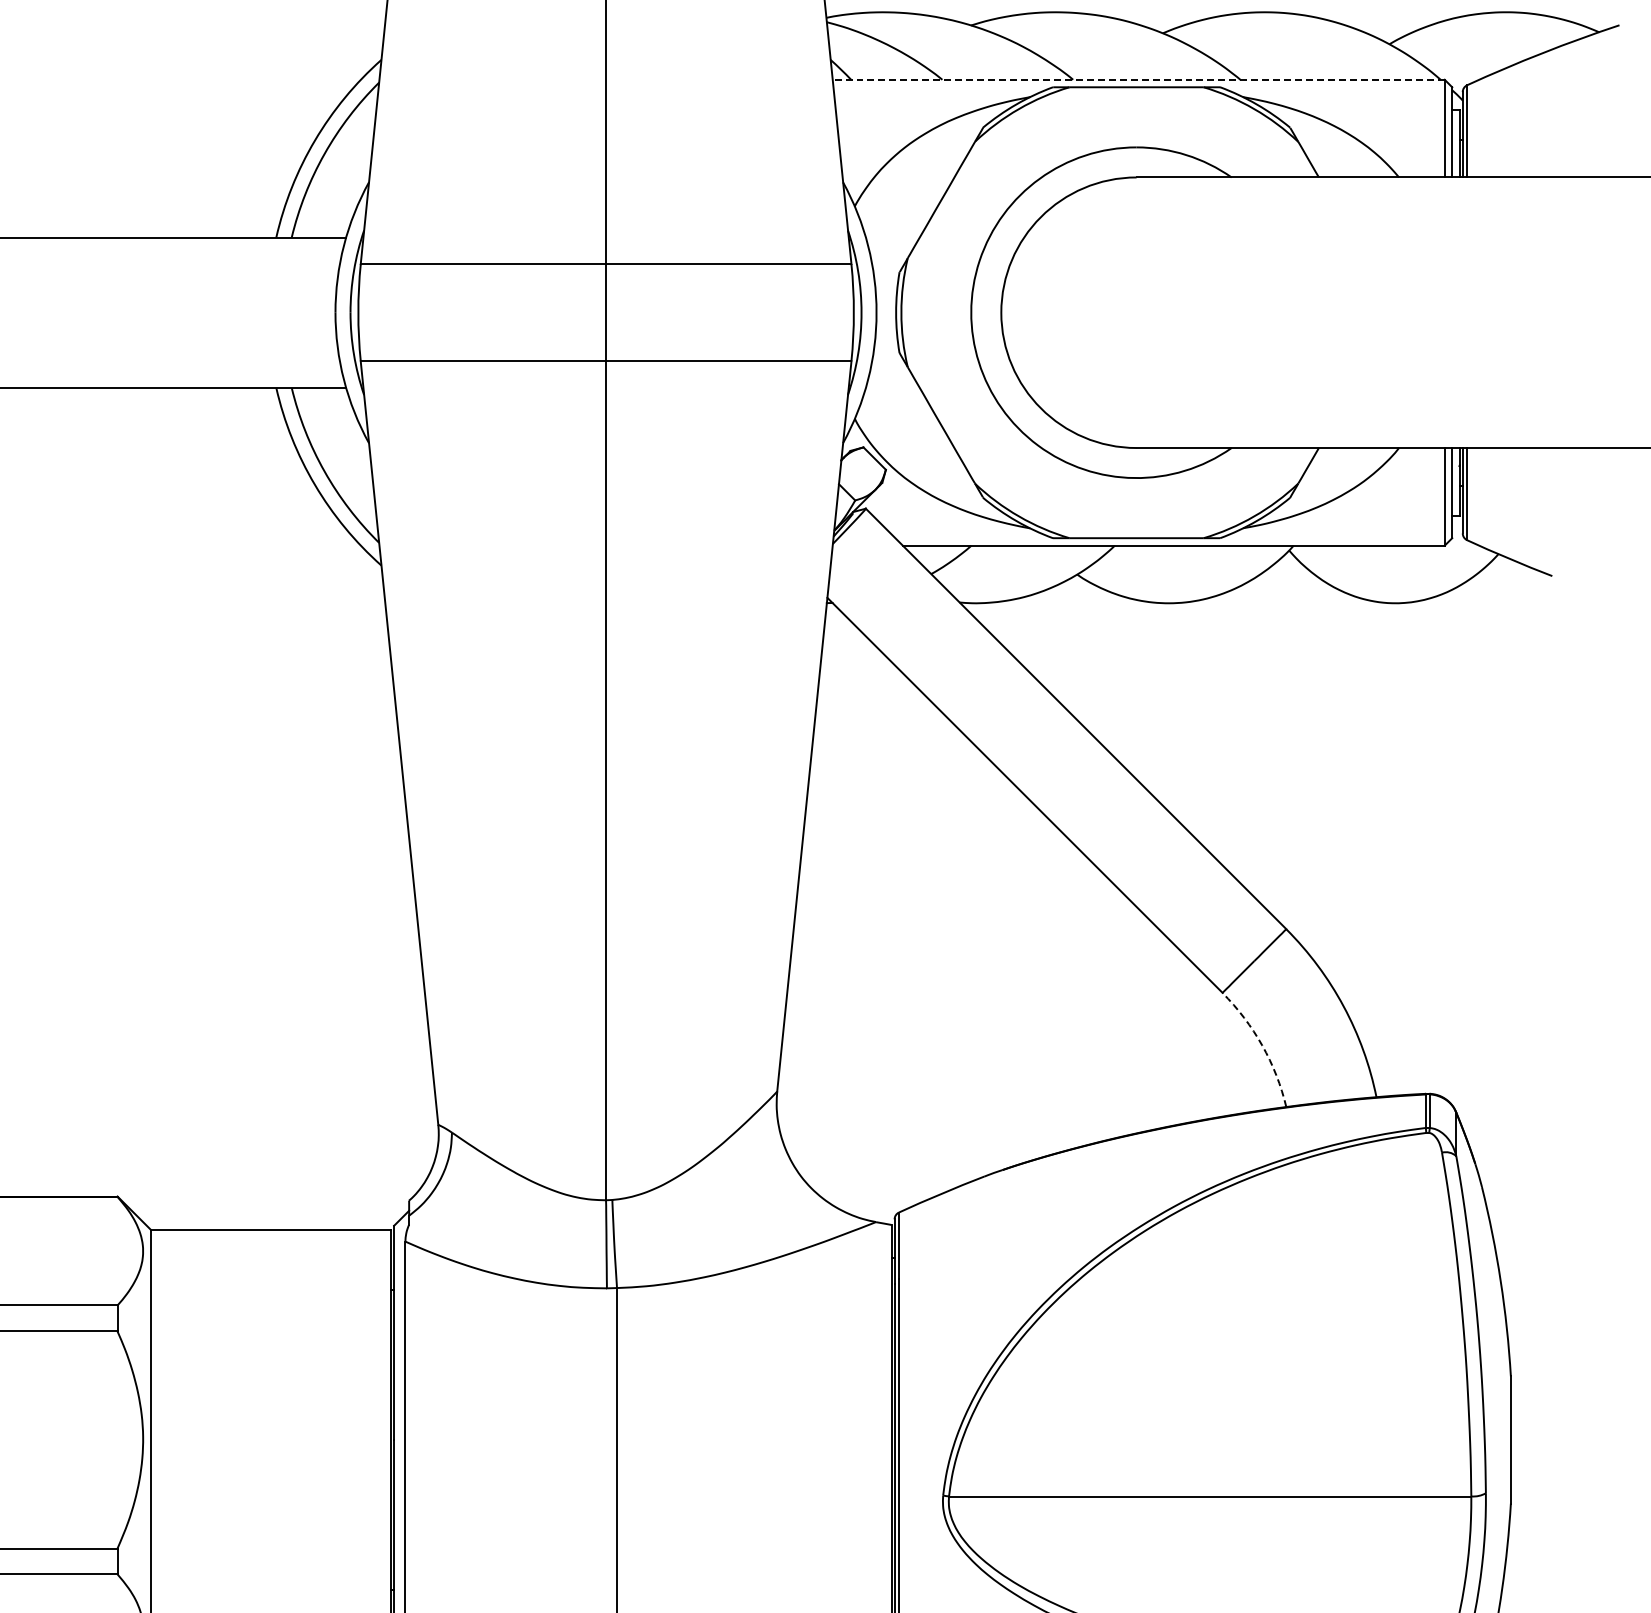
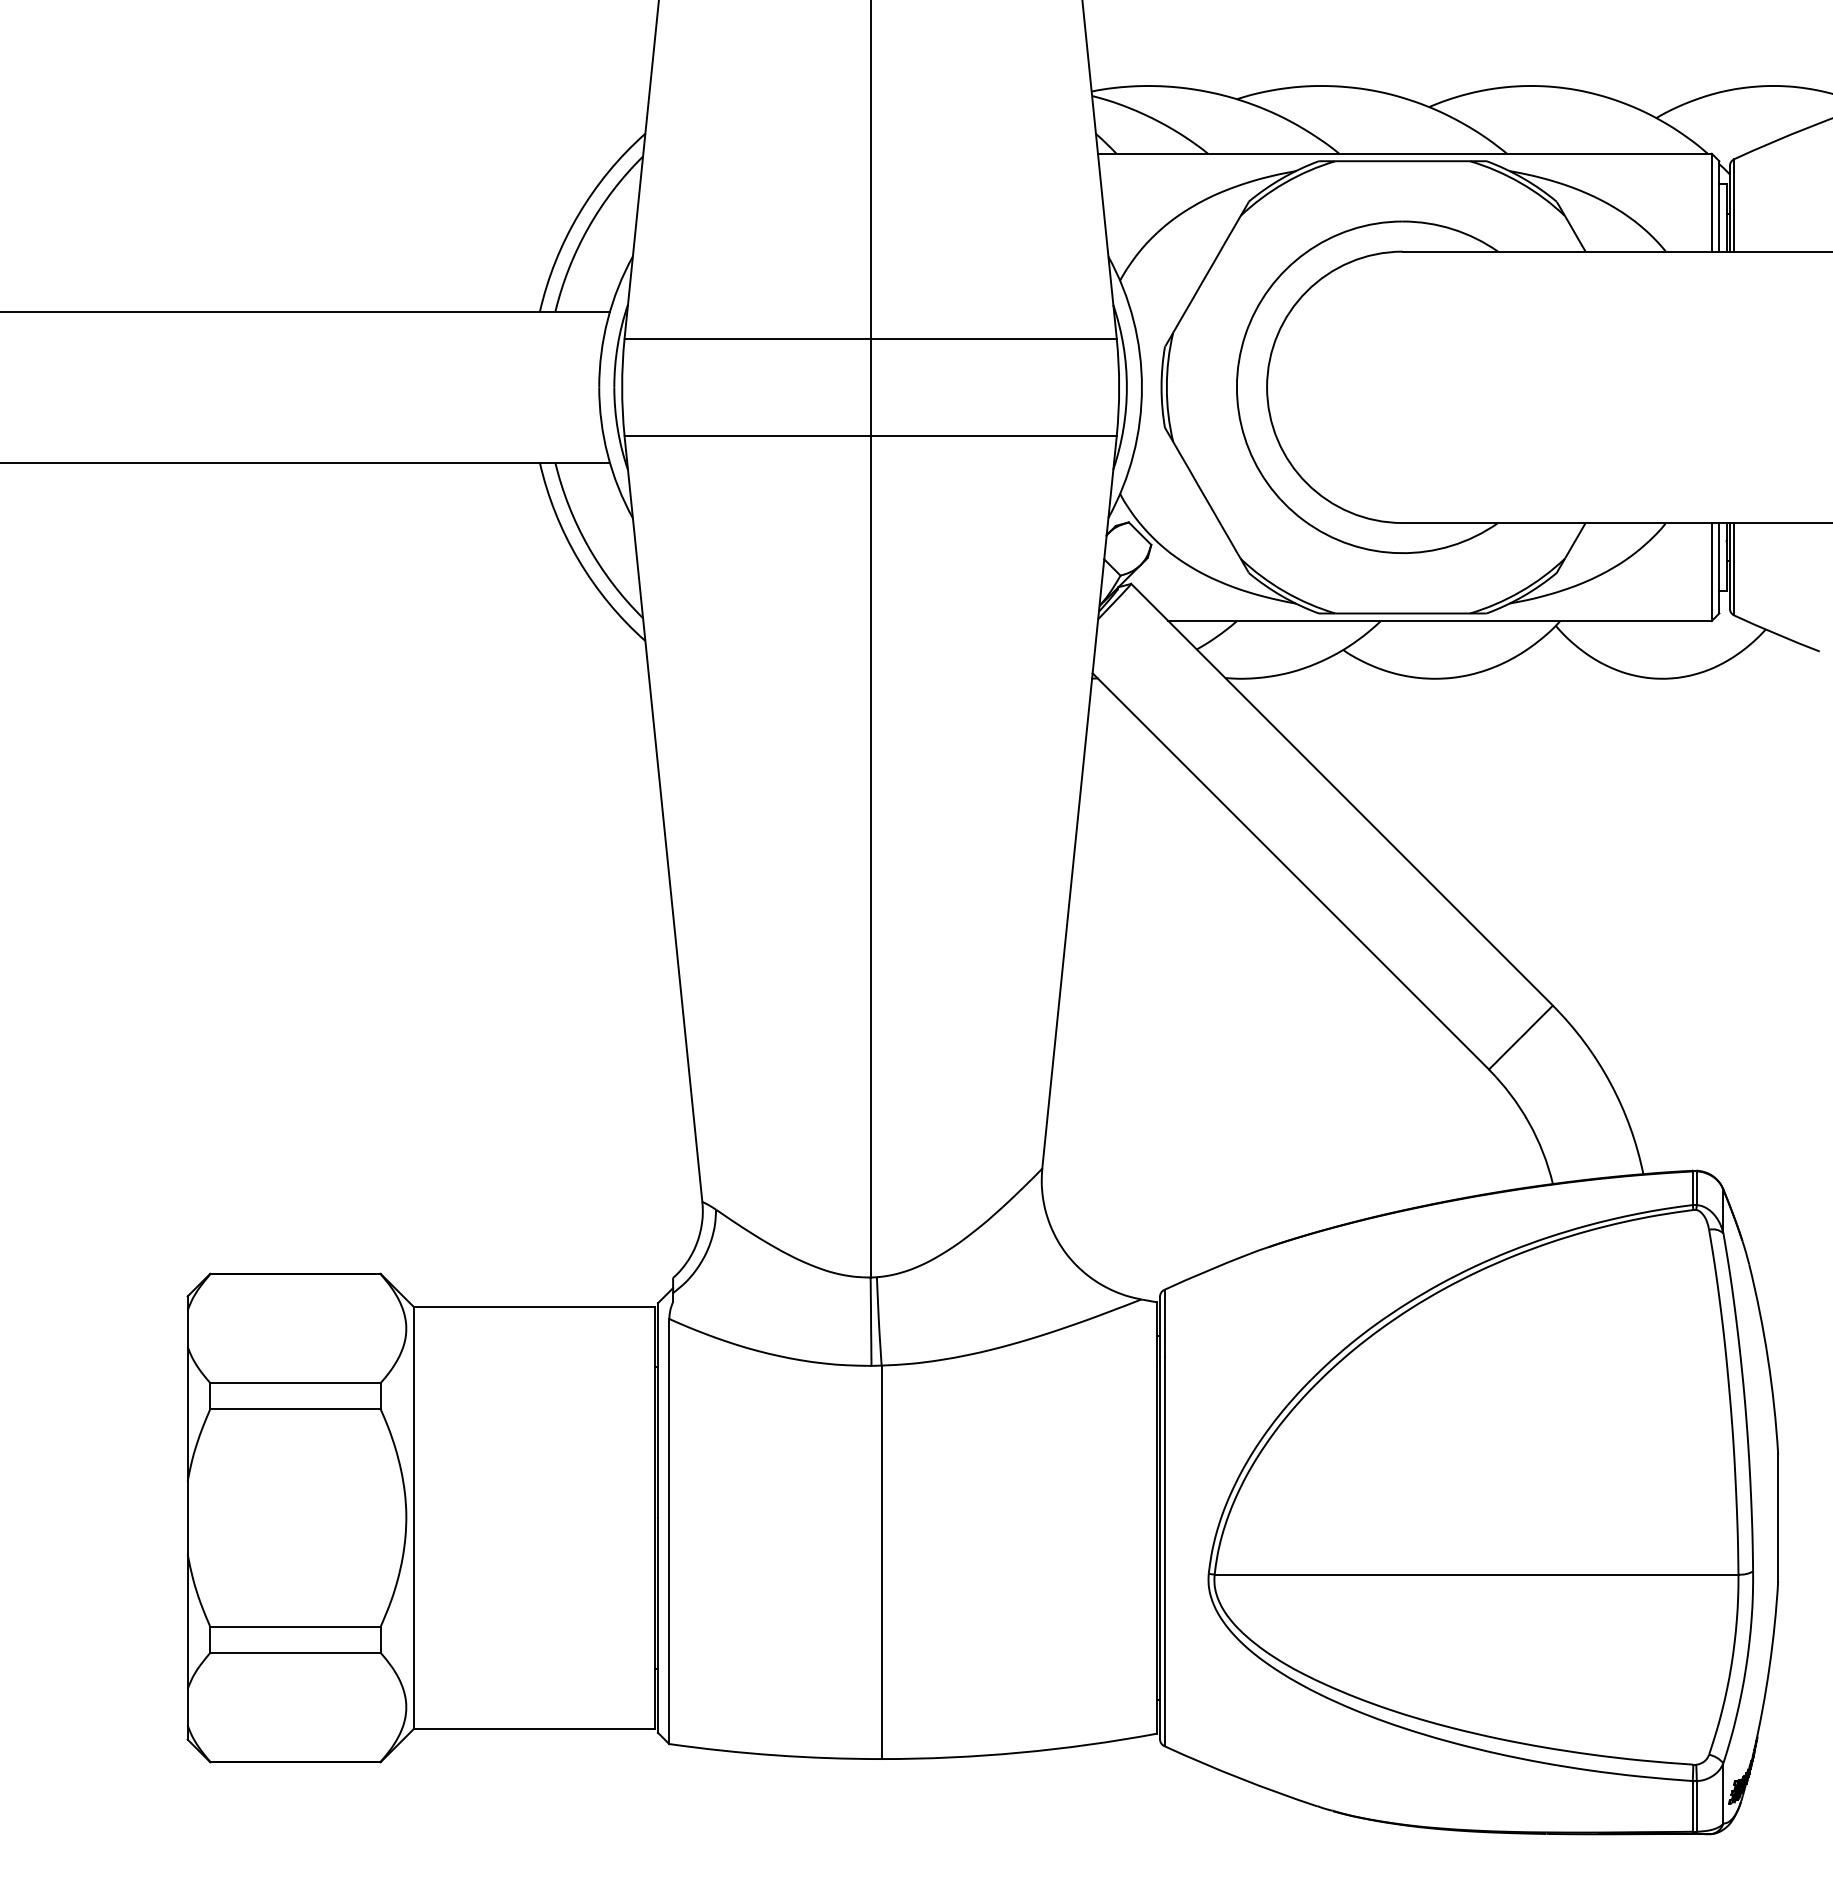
line: (1138, 79) -> (1404, 153), dashed -> solid
arc: (1261, 1045) -> (1528, 1122), dashed -> solid

